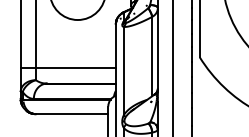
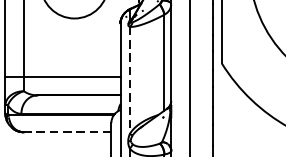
line: (123, 71) -> (129, 80), solid -> dashed
line: (72, 114) -> (68, 132), solid -> dashed

